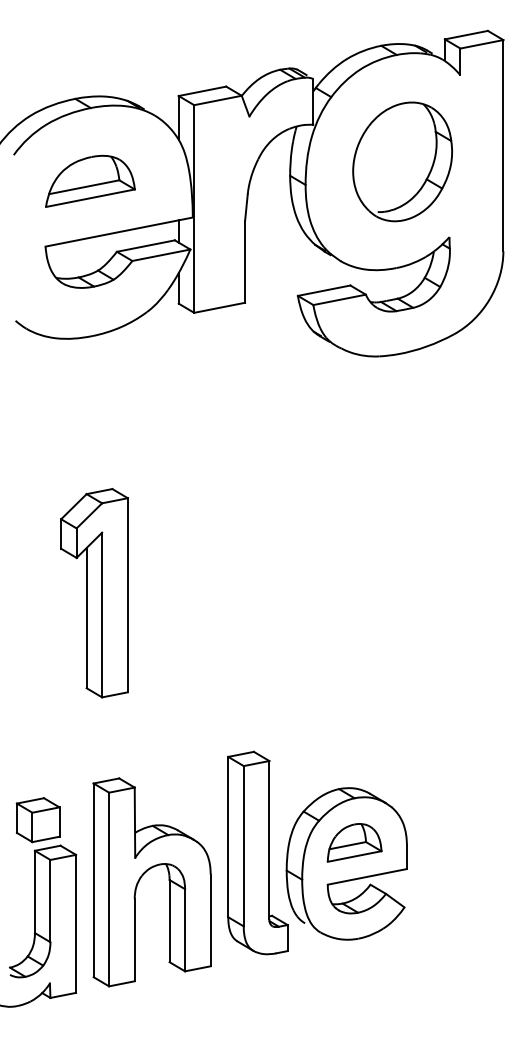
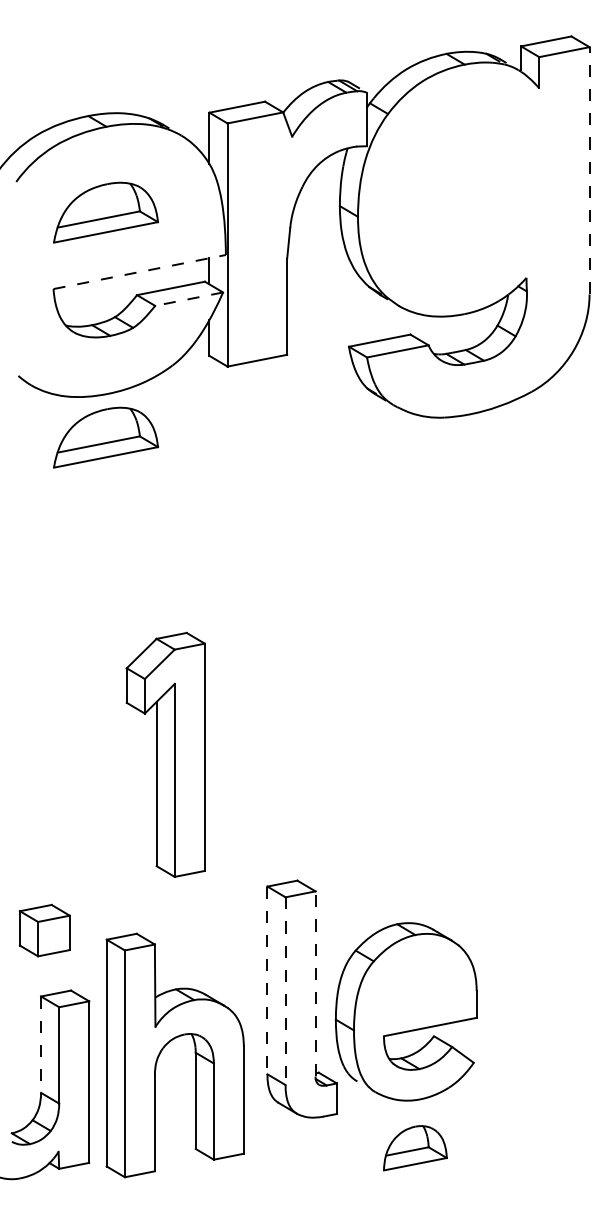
line: (503, 145) -> (589, 170), solid -> dashed
part: (402, 161) -> (471, 189), removed
line: (119, 232) -> (139, 272), solid -> dashed
line: (161, 255) -> (189, 299), solid -> dashed
part: (89, 373) -> (105, 437), added
part: (94, 592) -> (165, 754), moved
part: (37, 820) -> (44, 930), moved
line: (228, 837) -> (267, 980), solid -> dashed
line: (269, 839) -> (315, 983), solid -> dashed
part: (354, 843) -> (415, 1148), moved
line: (243, 846) -> (285, 991), solid -> dashed
part: (142, 876) -> (164, 1048), moved
line: (35, 892) -> (41, 1045), solid -> dashed

